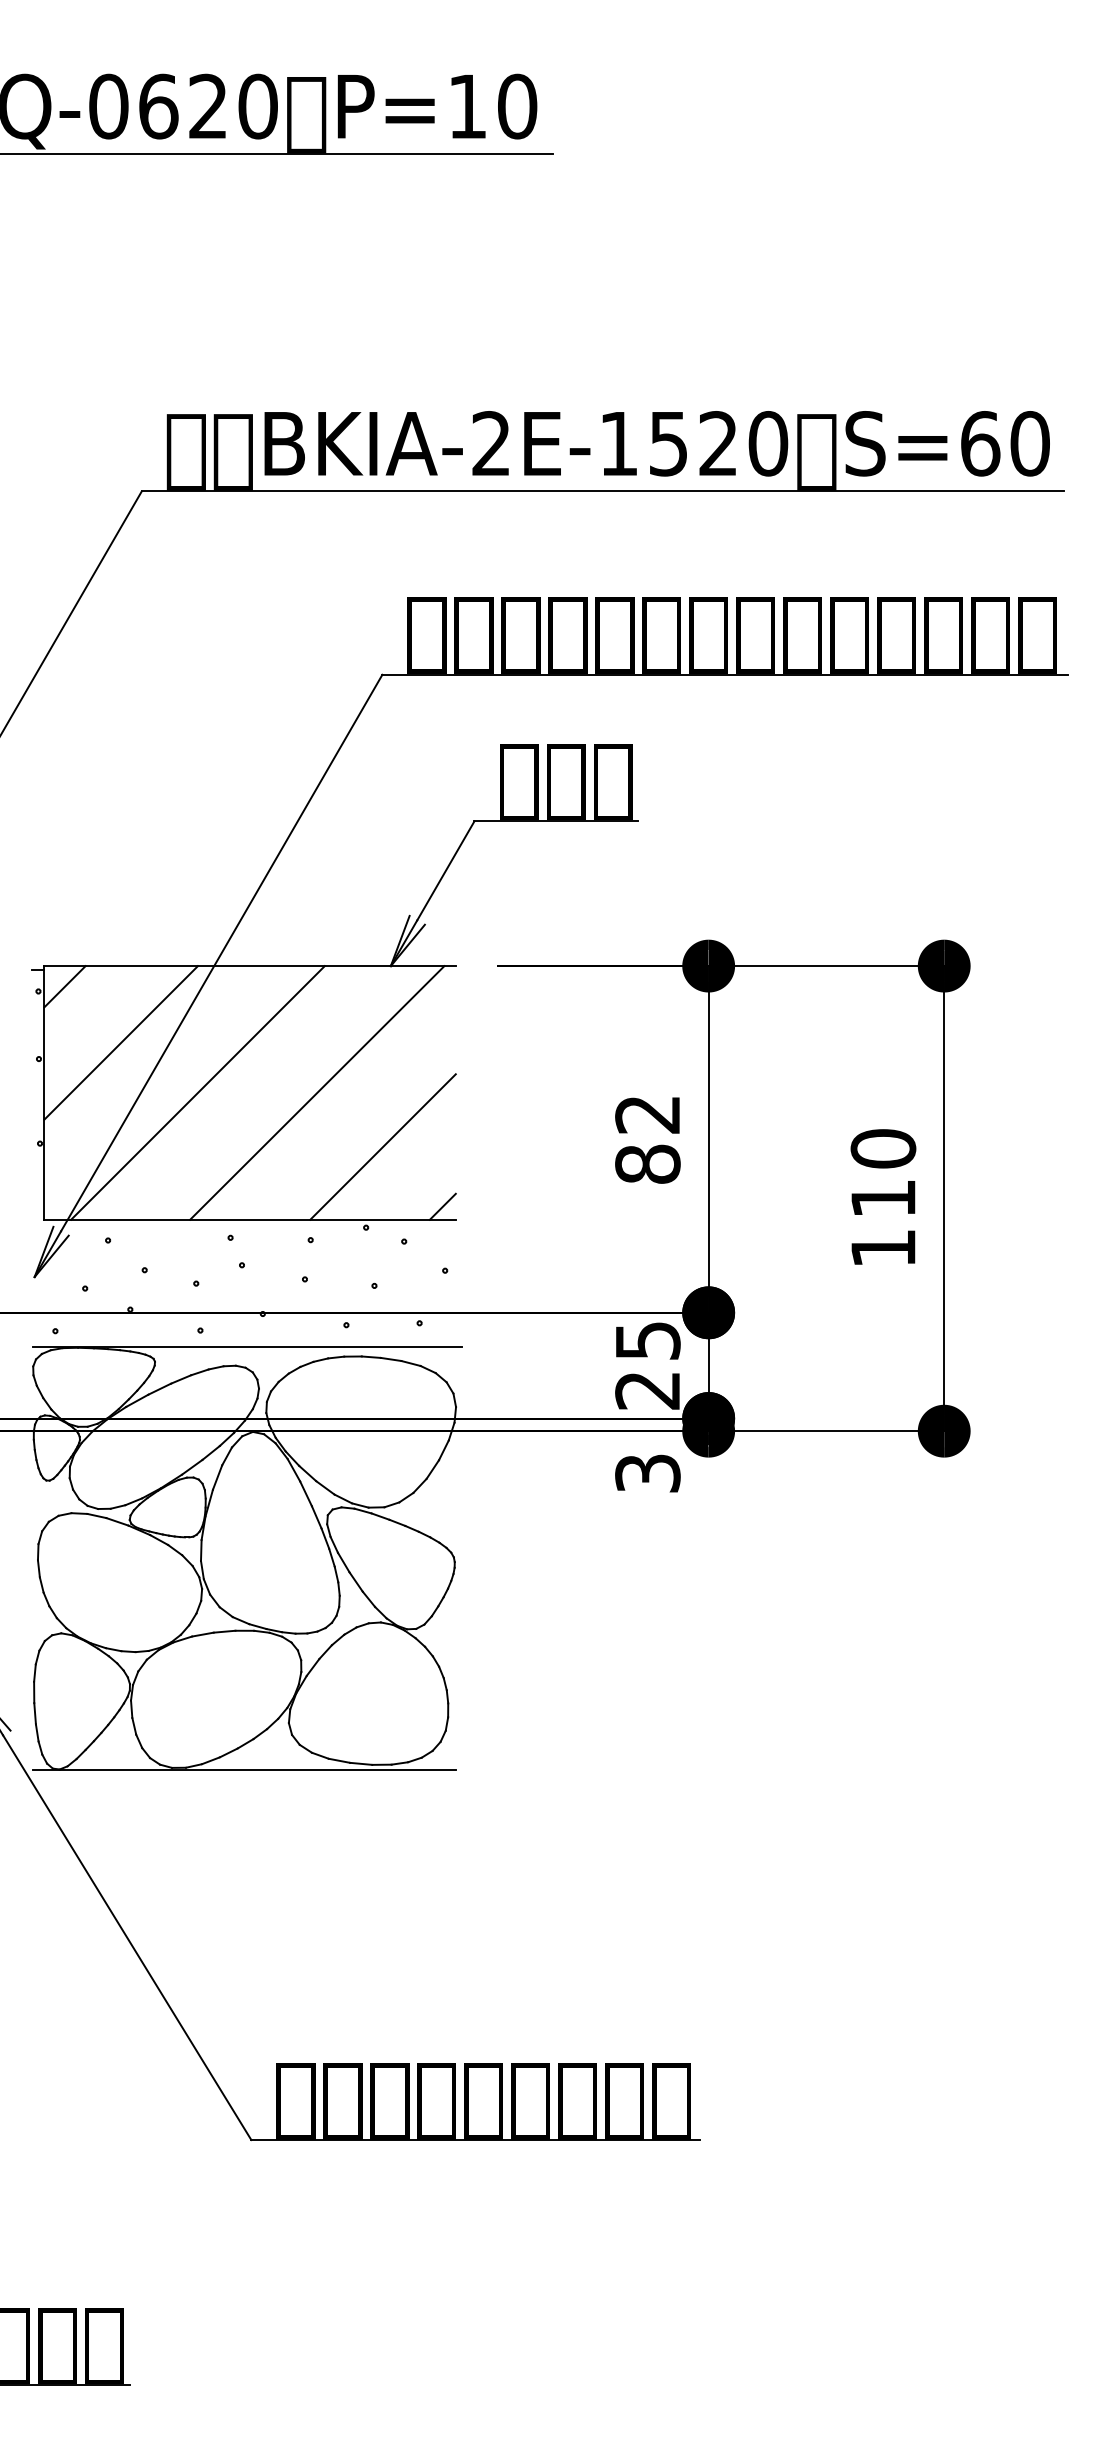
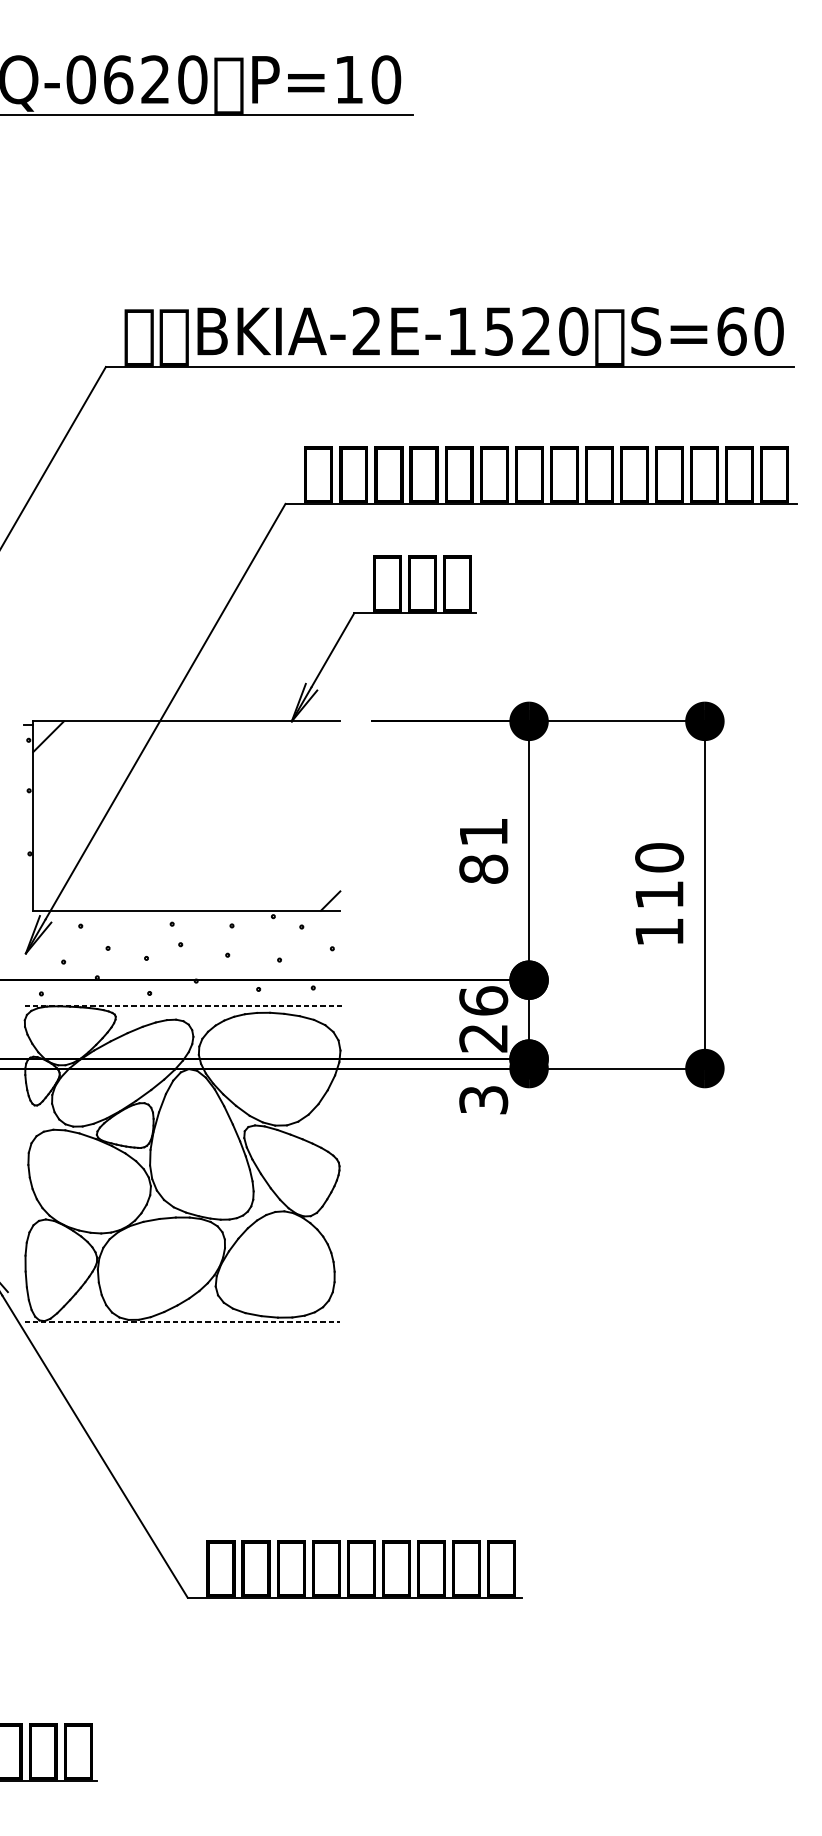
line: (120, 1042) -> (90, 778), removed
line: (197, 1092) -> (147, 815), removed
line: (317, 1092) -> (237, 815), removed
text: (647, 1114) -> (483, 832), 82 -> 81
line: (382, 1146) -> (285, 856), removed
text: (647, 1340) -> (483, 1000), 25 -> 26
line: (247, 1347) -> (184, 1006), solid -> dashed
line: (244, 1770) -> (182, 1321), solid -> dashed

